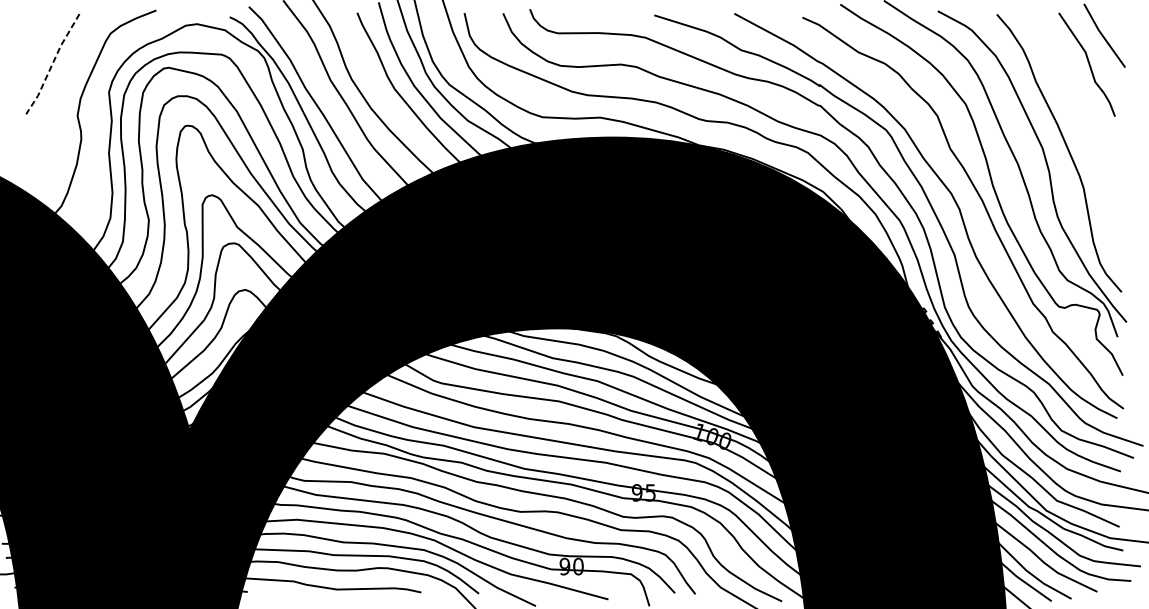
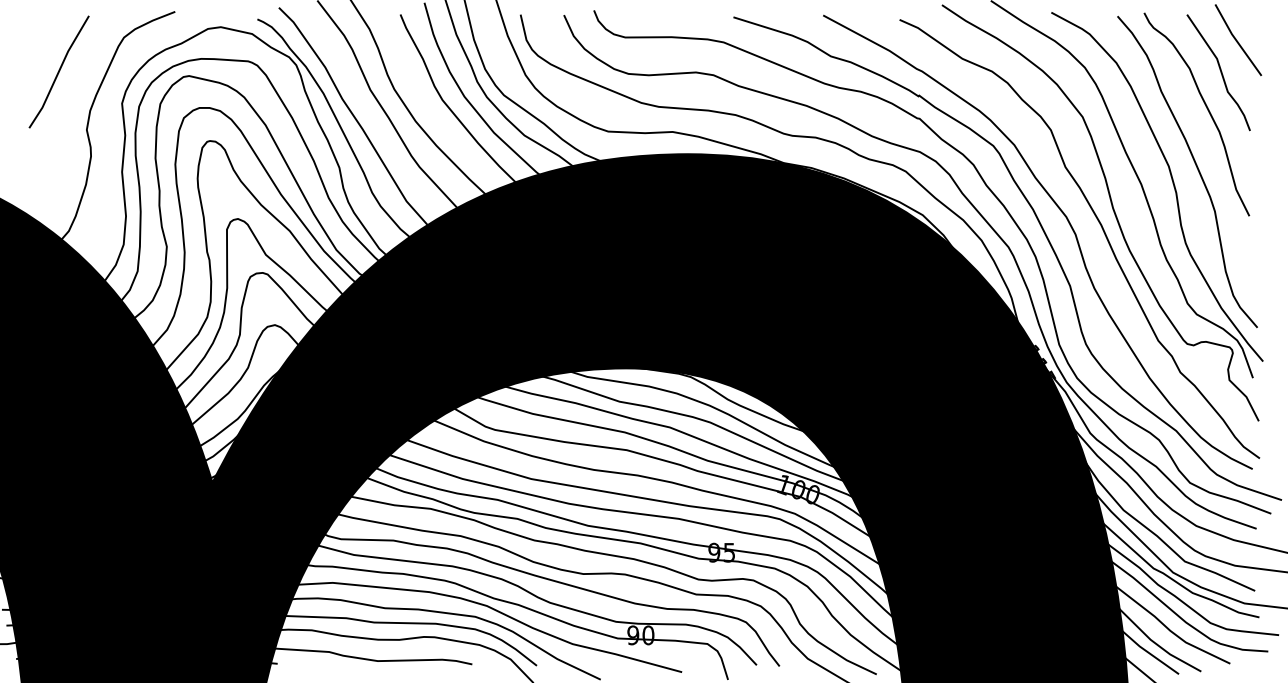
line: (52, 64) -> (58, 72), dashed -> solid
curve: (1076, 96) -> (1206, 108), added

